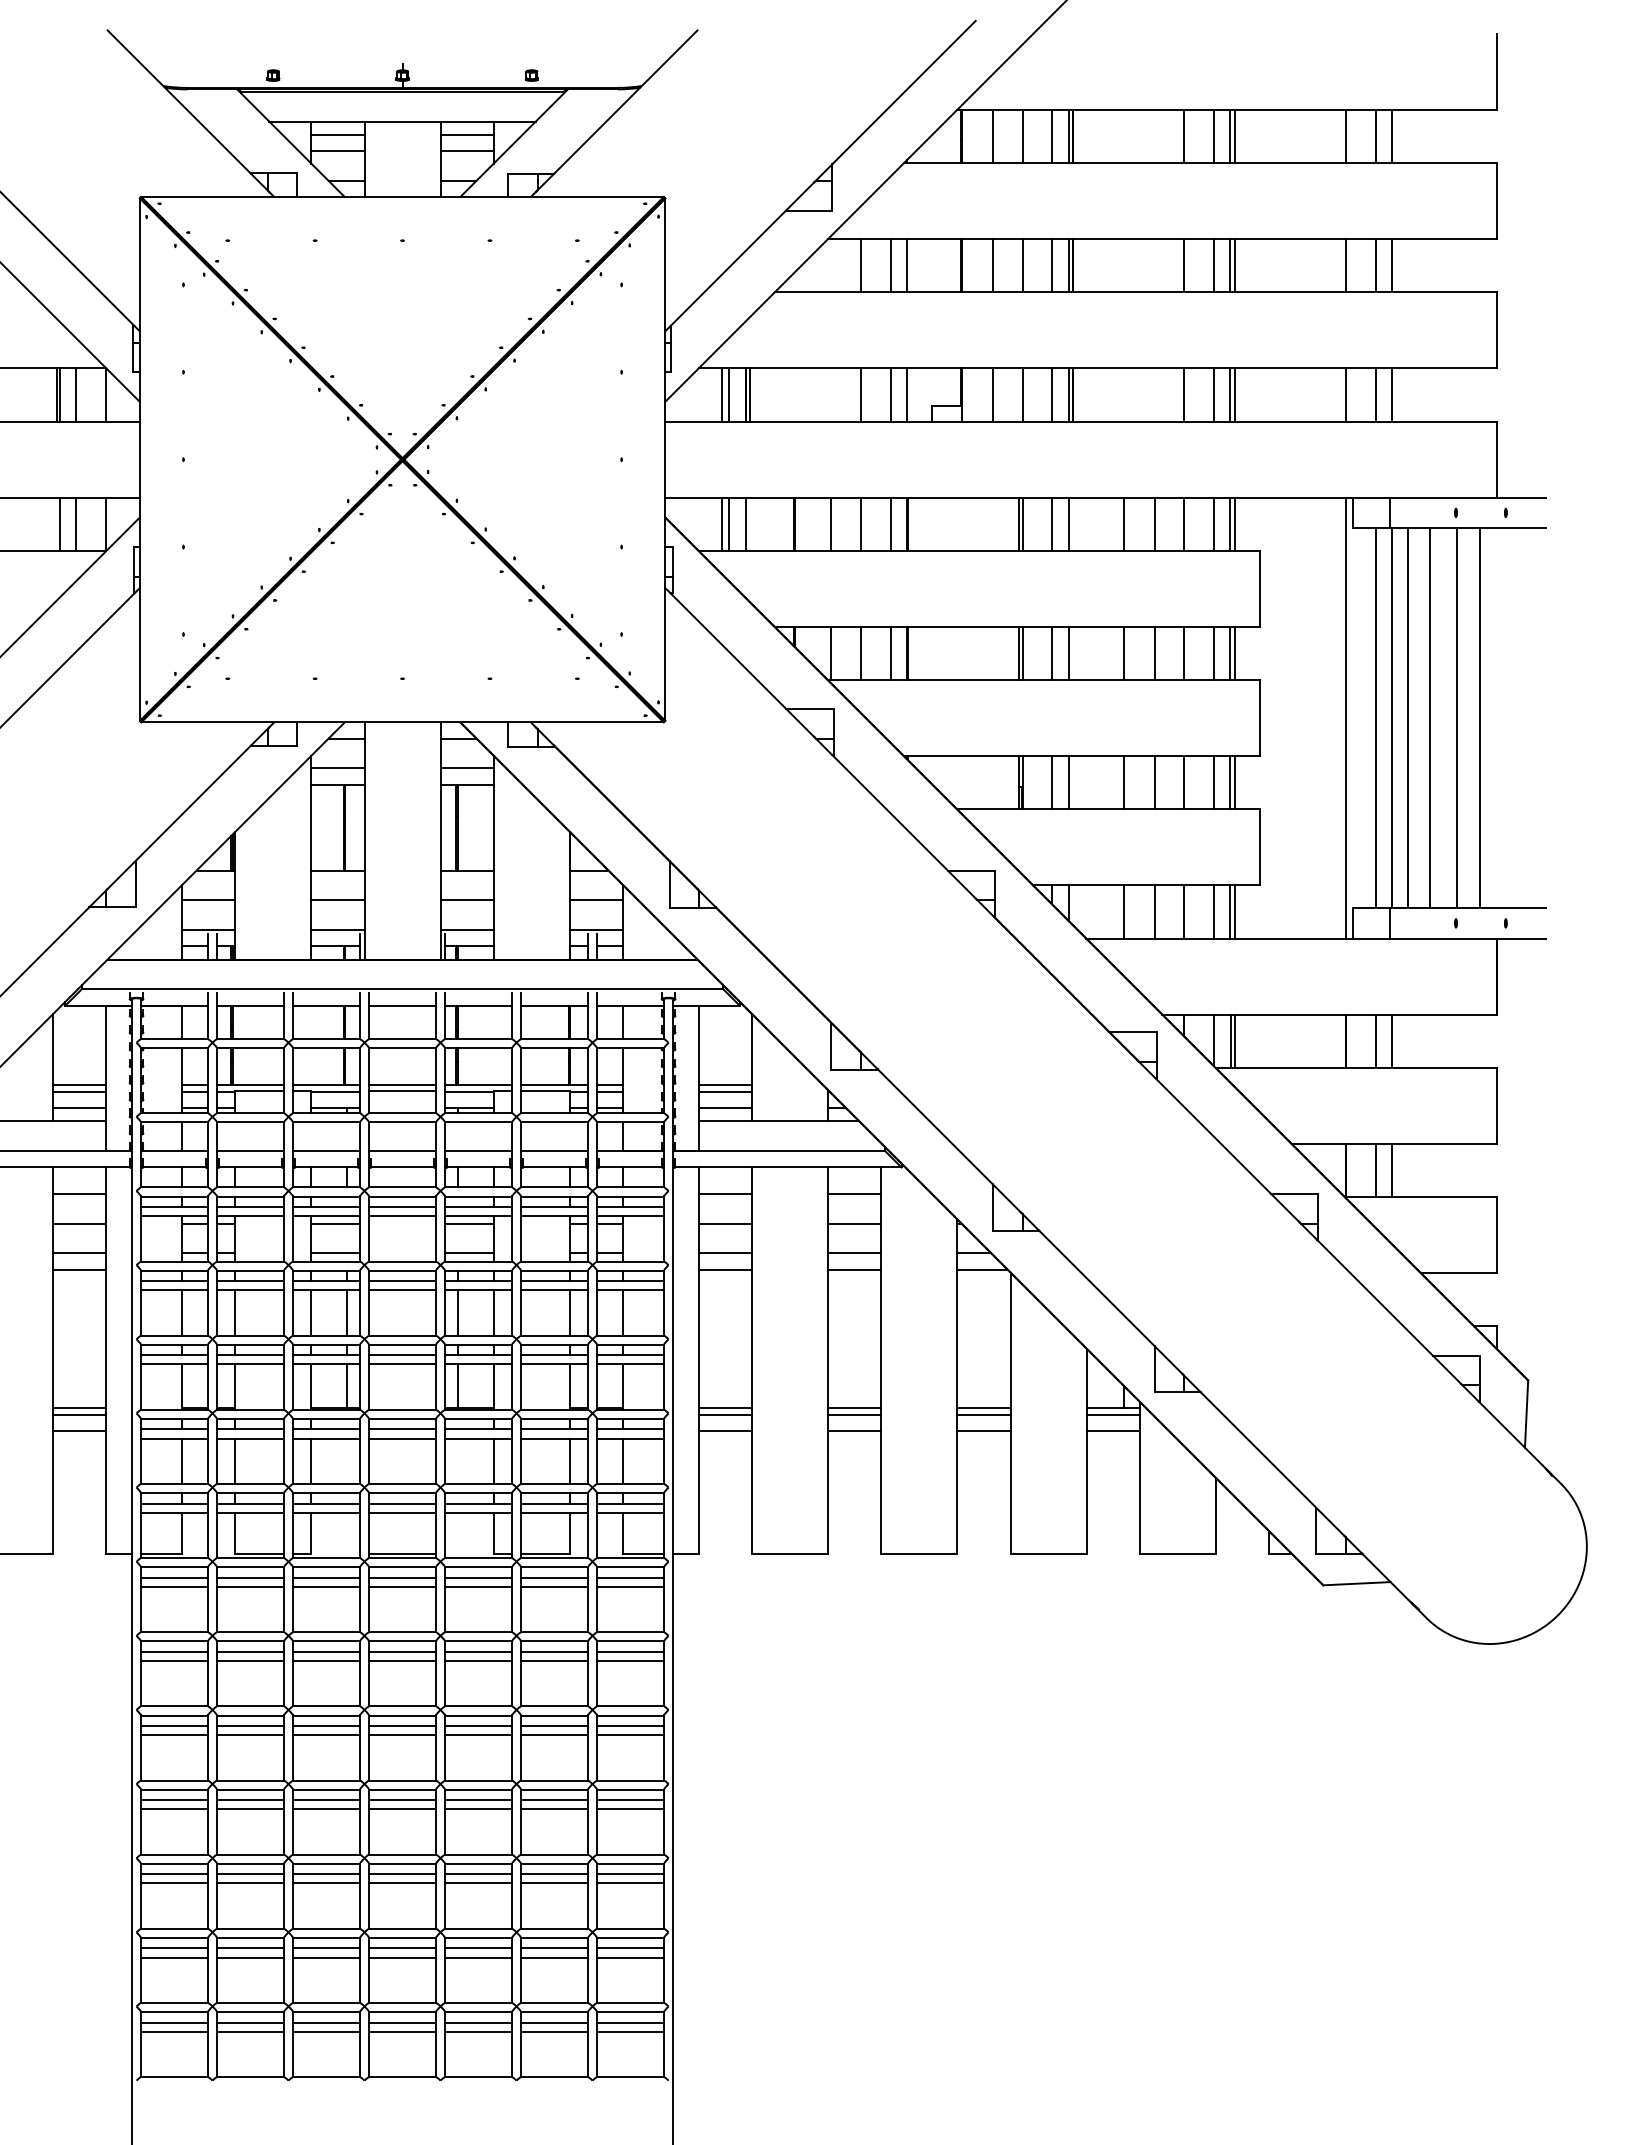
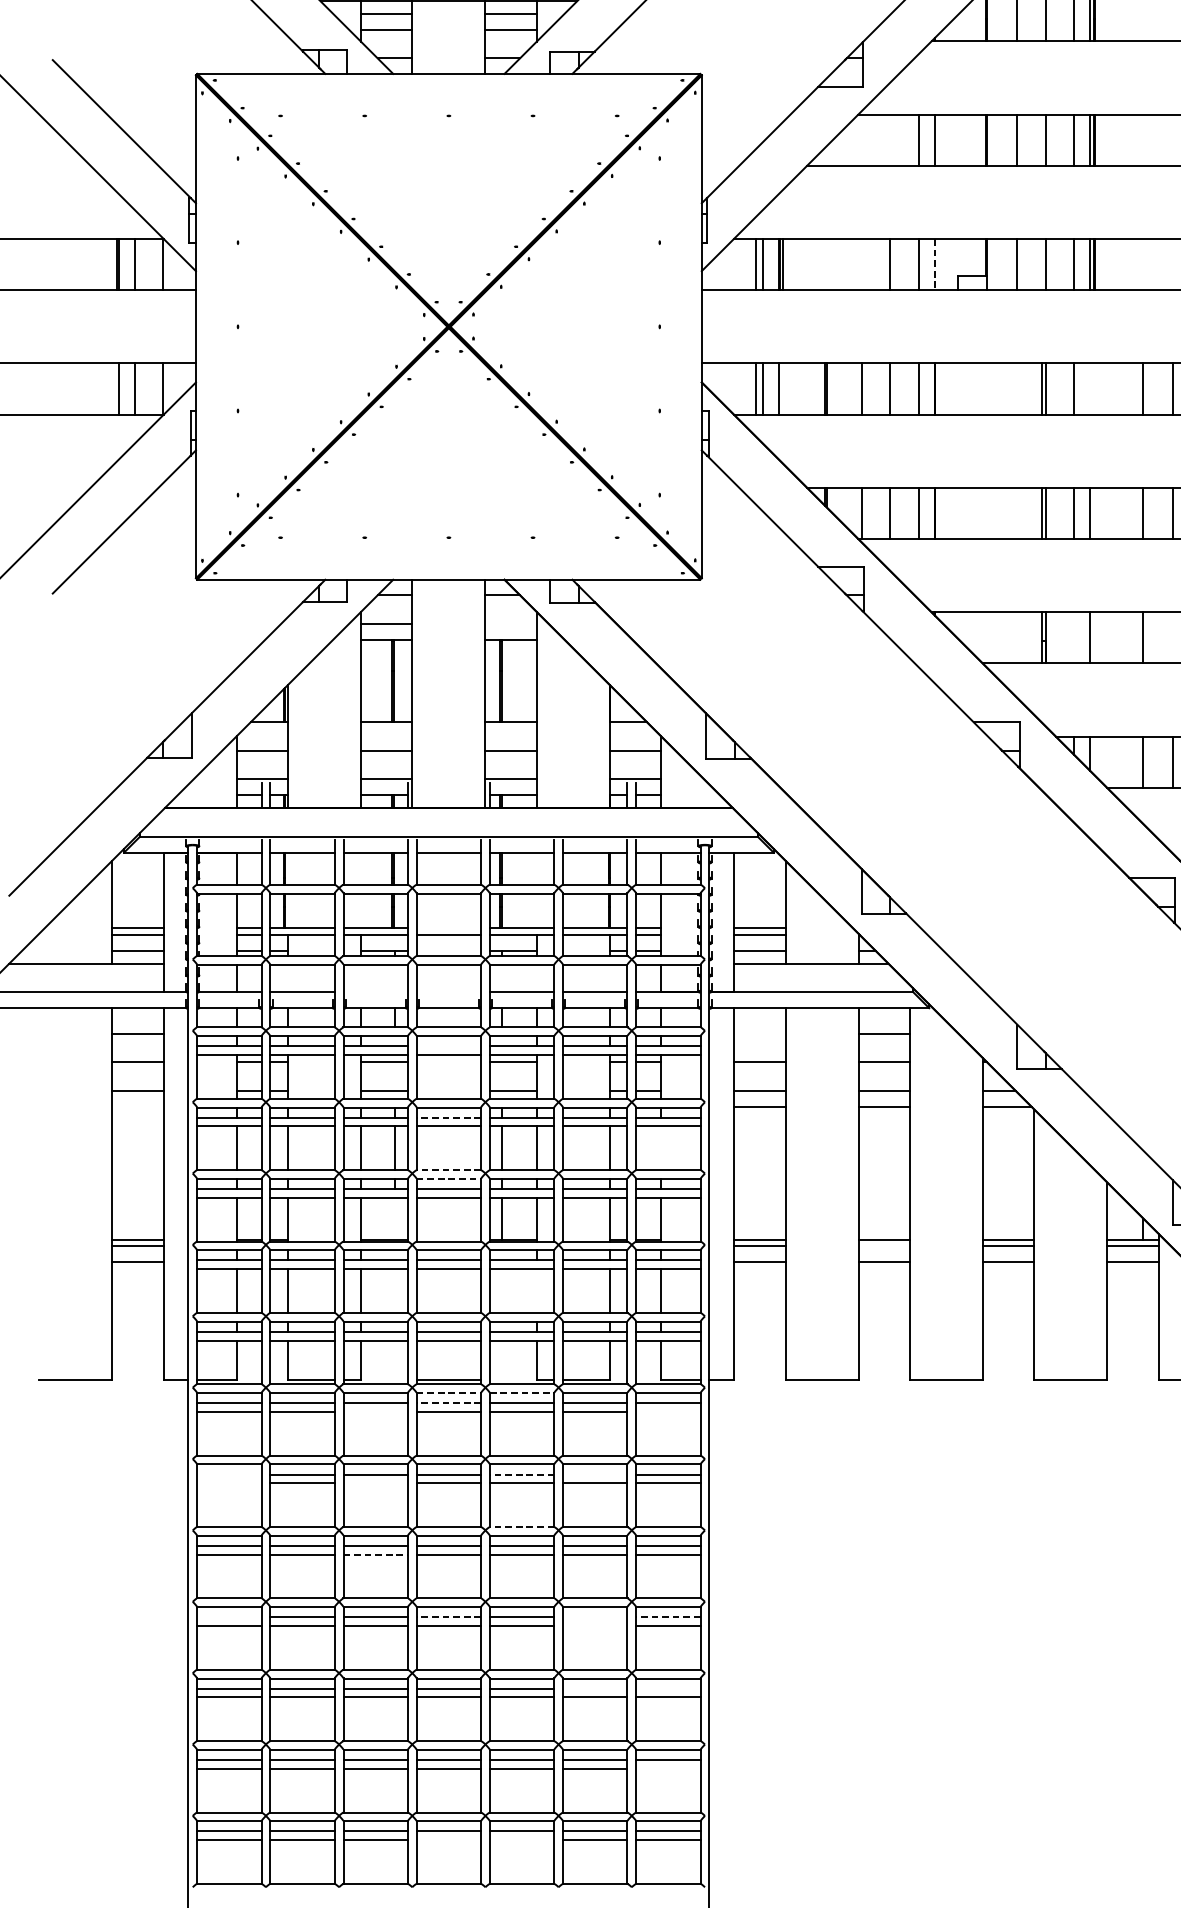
line: (860, 265) -> (889, 139), removed
line: (907, 395) -> (934, 265), solid -> dashed
line: (1068, 523) -> (1089, 388), removed
line: (466, 768) -> (510, 624), removed
line: (1052, 782) -> (1074, 637), removed
line: (1154, 782) -> (1172, 637), removed
line: (402, 1084) -> (448, 928), removed
line: (326, 1150) -> (375, 991), removed
line: (402, 1150) -> (448, 991), removed
line: (725, 1193) -> (759, 1033), removed
line: (402, 1207) -> (448, 1046), removed
line: (79, 1269) -> (137, 1106), removed
line: (402, 1281) -> (448, 1117), solid -> dashed
line: (623, 1312) -> (661, 1147), removed
line: (402, 1335) -> (448, 1169), solid -> dashed
line: (403, 1344) -> (449, 1178), solid -> dashed
line: (347, 1386) -> (395, 1219), removed
line: (854, 1414) -> (883, 1246), removed
line: (493, 1461) -> (536, 1291), removed
line: (403, 1567) -> (449, 1393), solid -> dashed
line: (479, 1567) -> (522, 1393), solid -> dashed
line: (402, 1577) -> (448, 1402), solid -> dashed
line: (326, 1586) -> (375, 1411), removed
line: (630, 1586) -> (668, 1411), removed
line: (174, 1651) -> (229, 1474), removed
line: (478, 1651) -> (521, 1474), solid -> dashed
line: (554, 1651) -> (595, 1474), removed
line: (174, 1661) -> (229, 1483), removed
line: (326, 1661) -> (375, 1483), removed
line: (478, 1706) -> (521, 1527), solid -> dashed
line: (327, 1735) -> (376, 1555), solid -> dashed
line: (174, 1800) -> (229, 1617), removed
line: (402, 1800) -> (448, 1617), solid -> dashed
line: (554, 1800) -> (595, 1617), removed
line: (630, 1800) -> (668, 1617), solid -> dashed
line: (554, 1809) -> (595, 1626), removed
line: (554, 1874) -> (595, 1688), removed
line: (630, 1874) -> (668, 1688), removed
line: (630, 1957) -> (668, 1768), removed
line: (402, 2031) -> (448, 1840), removed
line: (478, 2031) -> (521, 1840), removed

